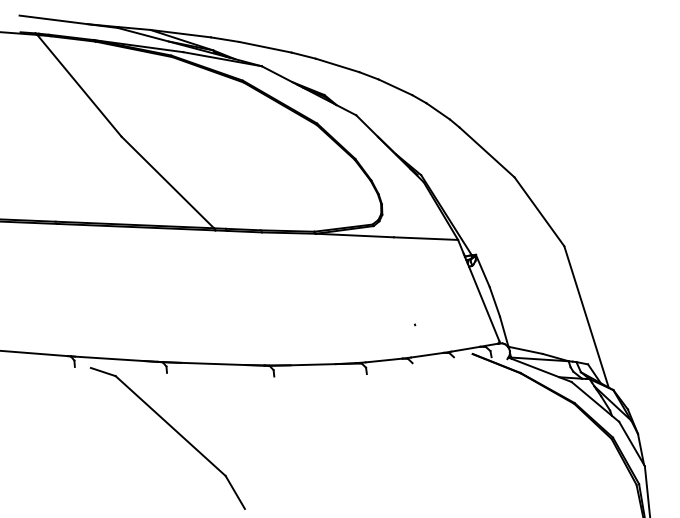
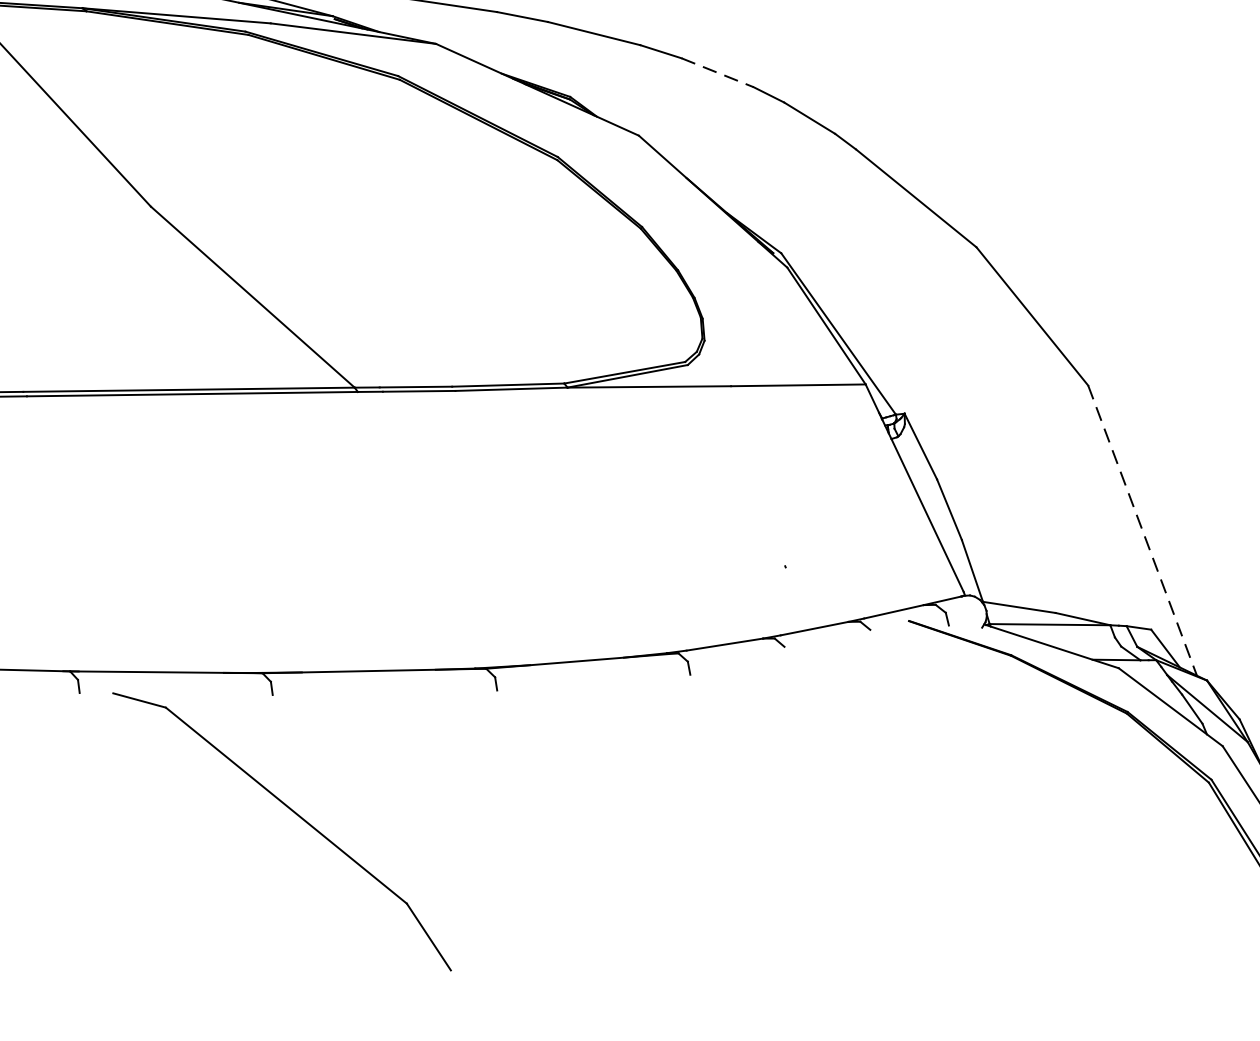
line: (395, 87) -> (717, 73), solid -> dashed
line: (586, 317) -> (1142, 531), solid -> dashed

